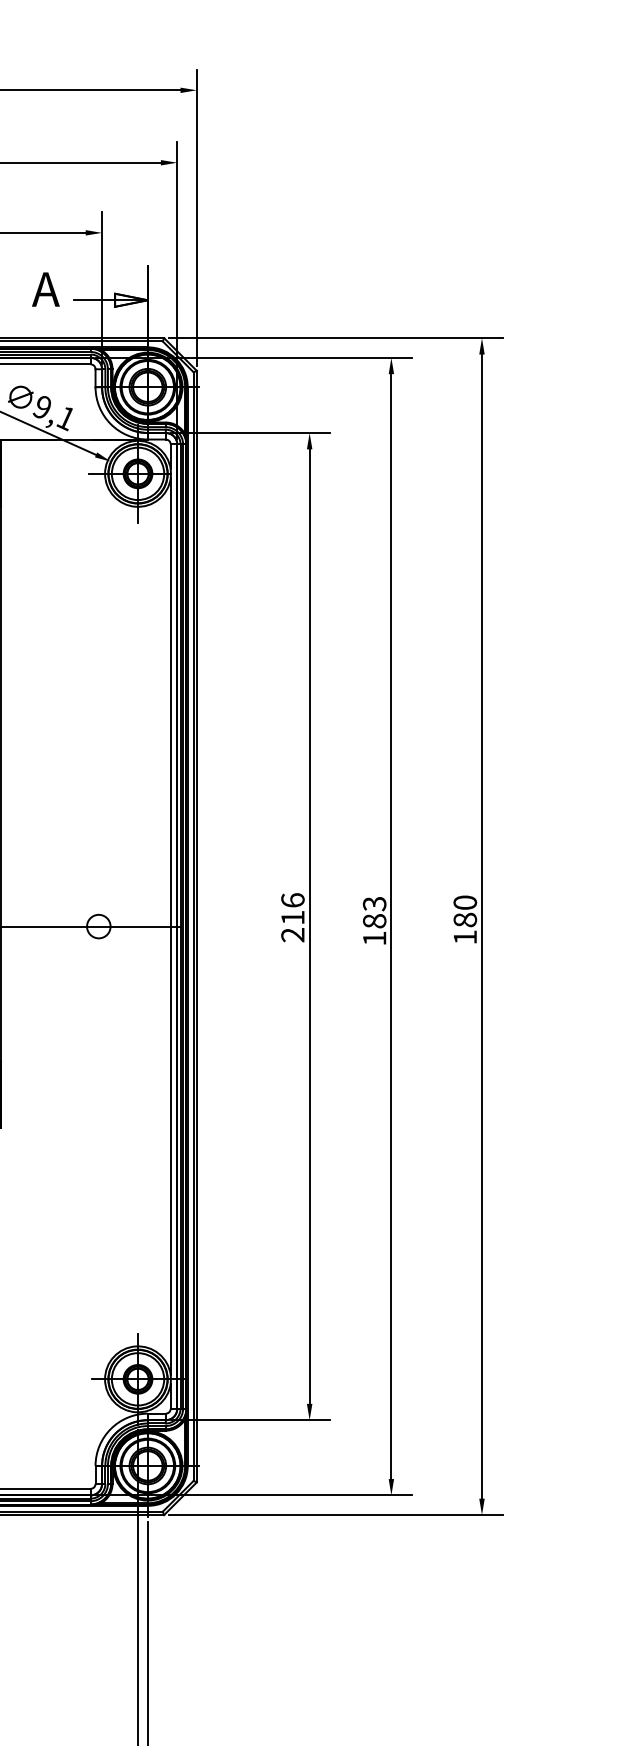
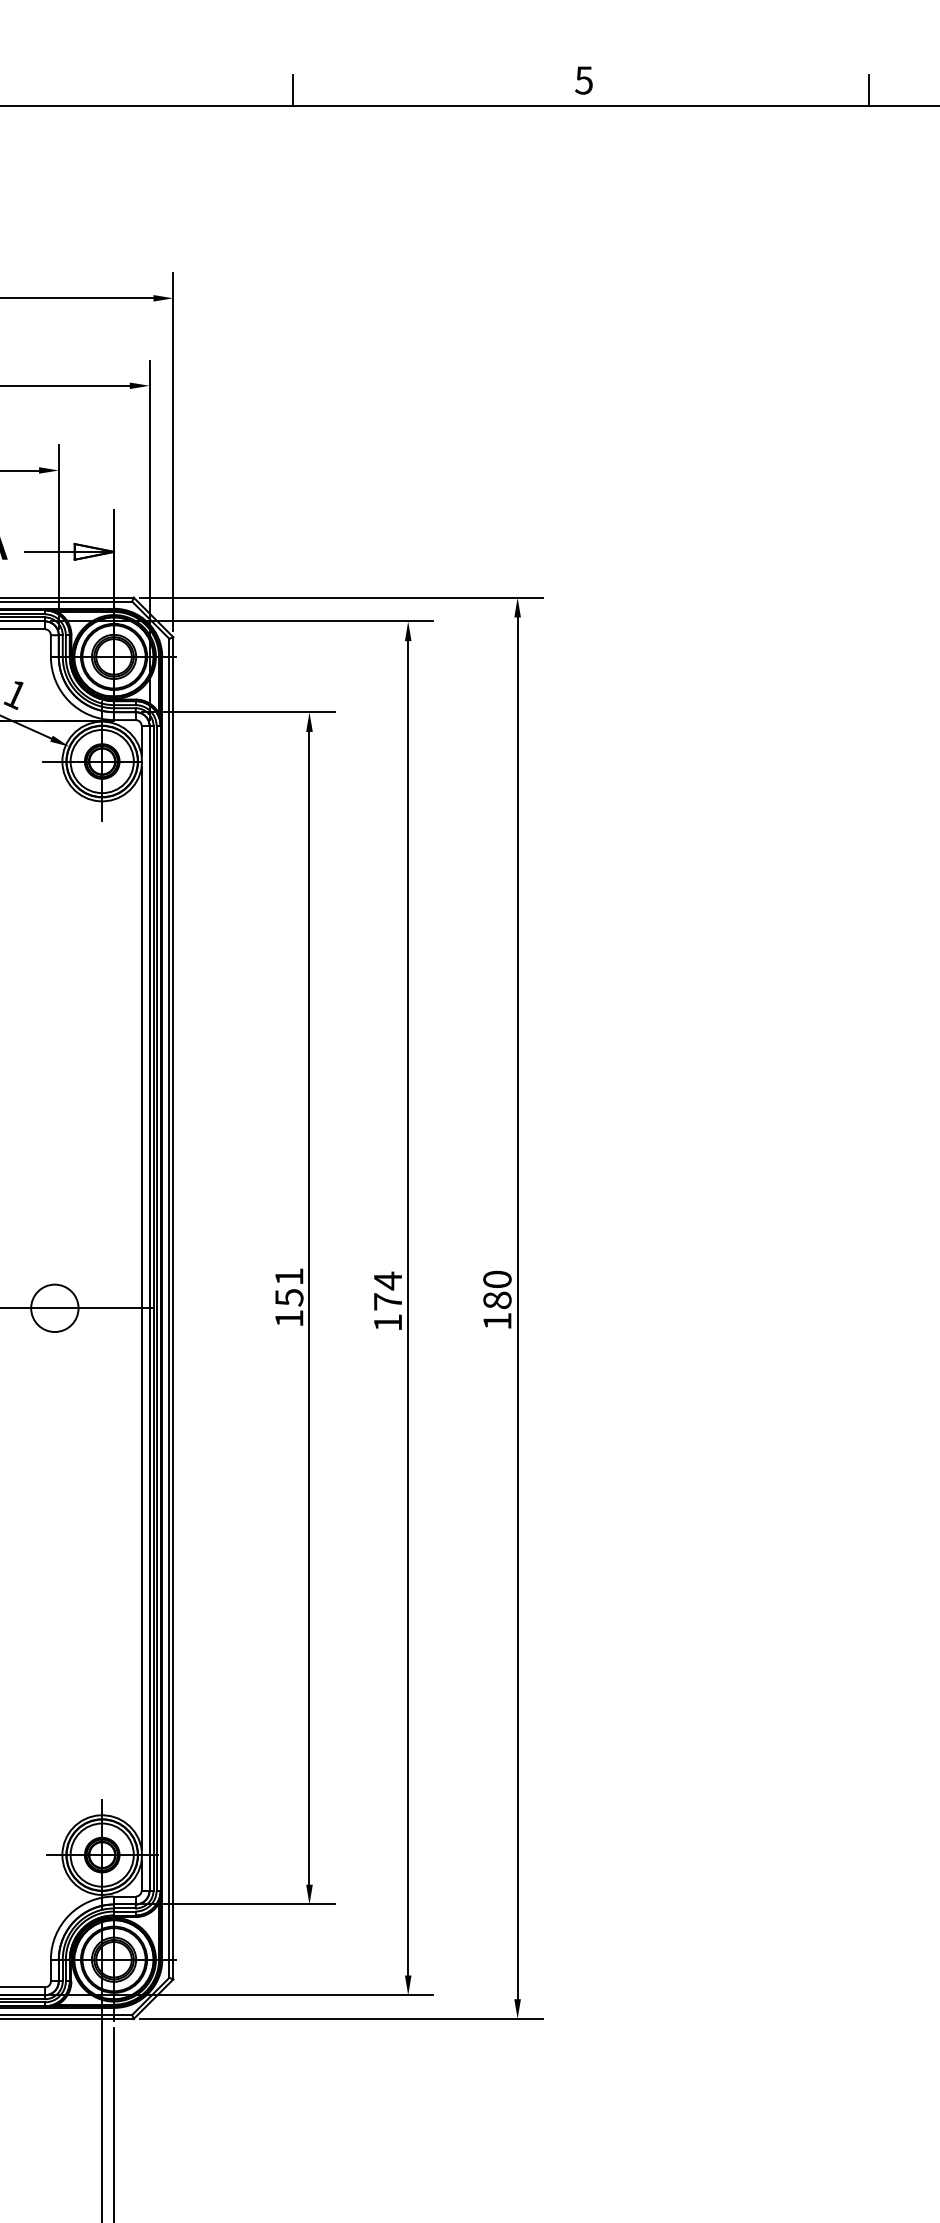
text: (374, 911) -> (387, 1290), 183 -> 174
text: (293, 917) -> (289, 1297), 216 -> 151
circle: (98, 926) -> (54, 1308), size x1.67

